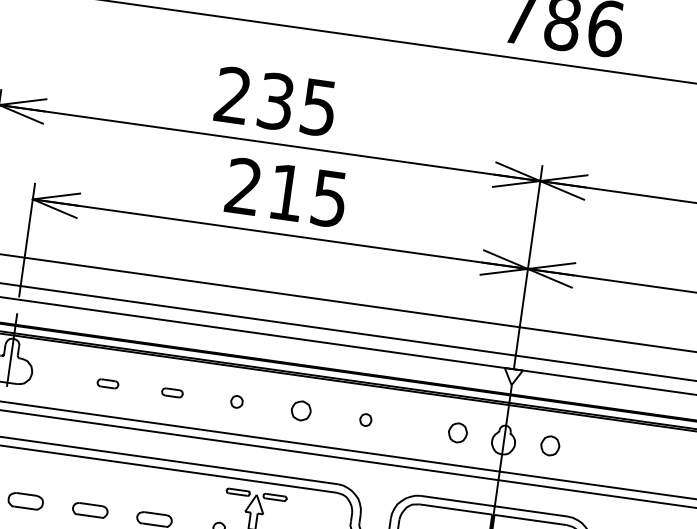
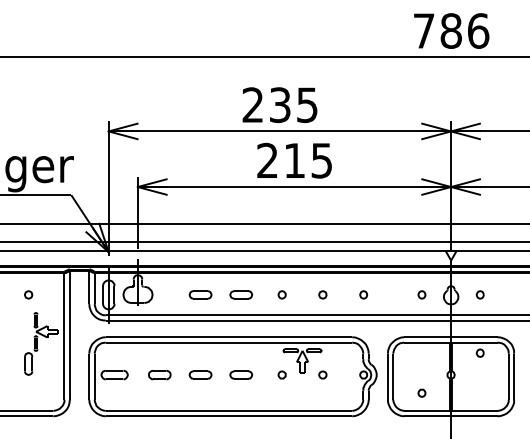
part: (107, 383) -> (200, 294), size x1.67
part: (172, 392) -> (241, 294), size x1.67
part: (300, 410) -> (322, 294), size x0.62
part: (457, 432) -> (421, 294), size x0.62
part: (548, 445) -> (479, 294), size x0.62

